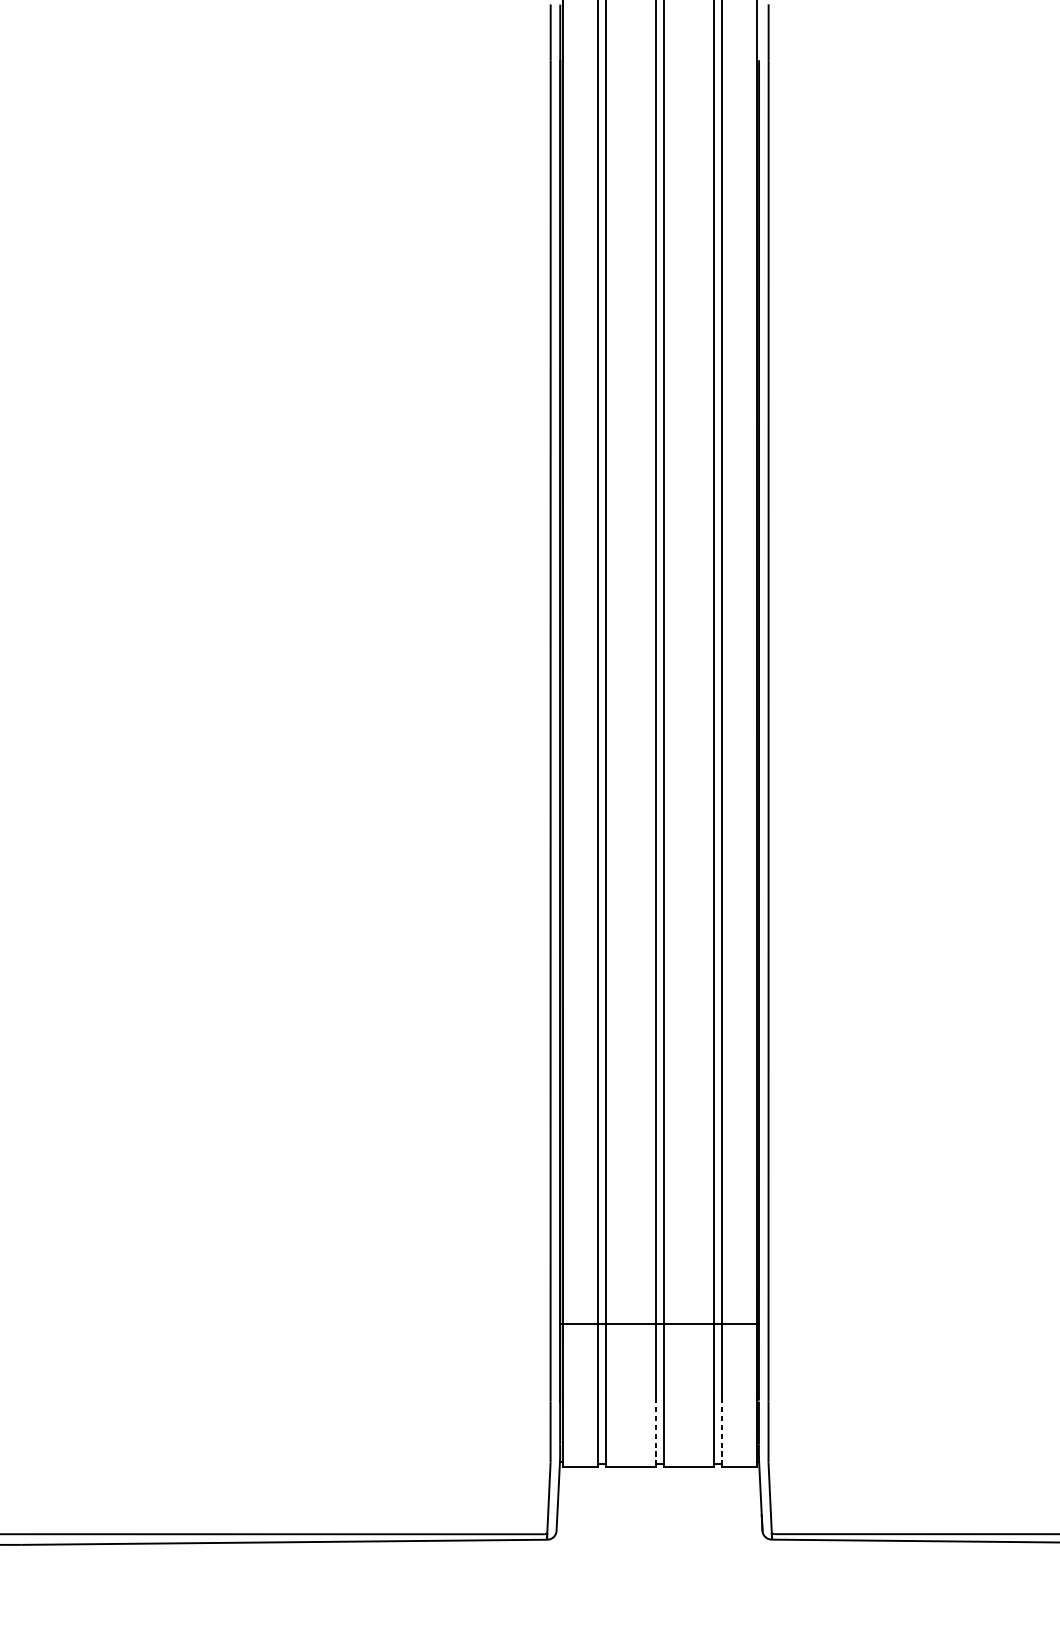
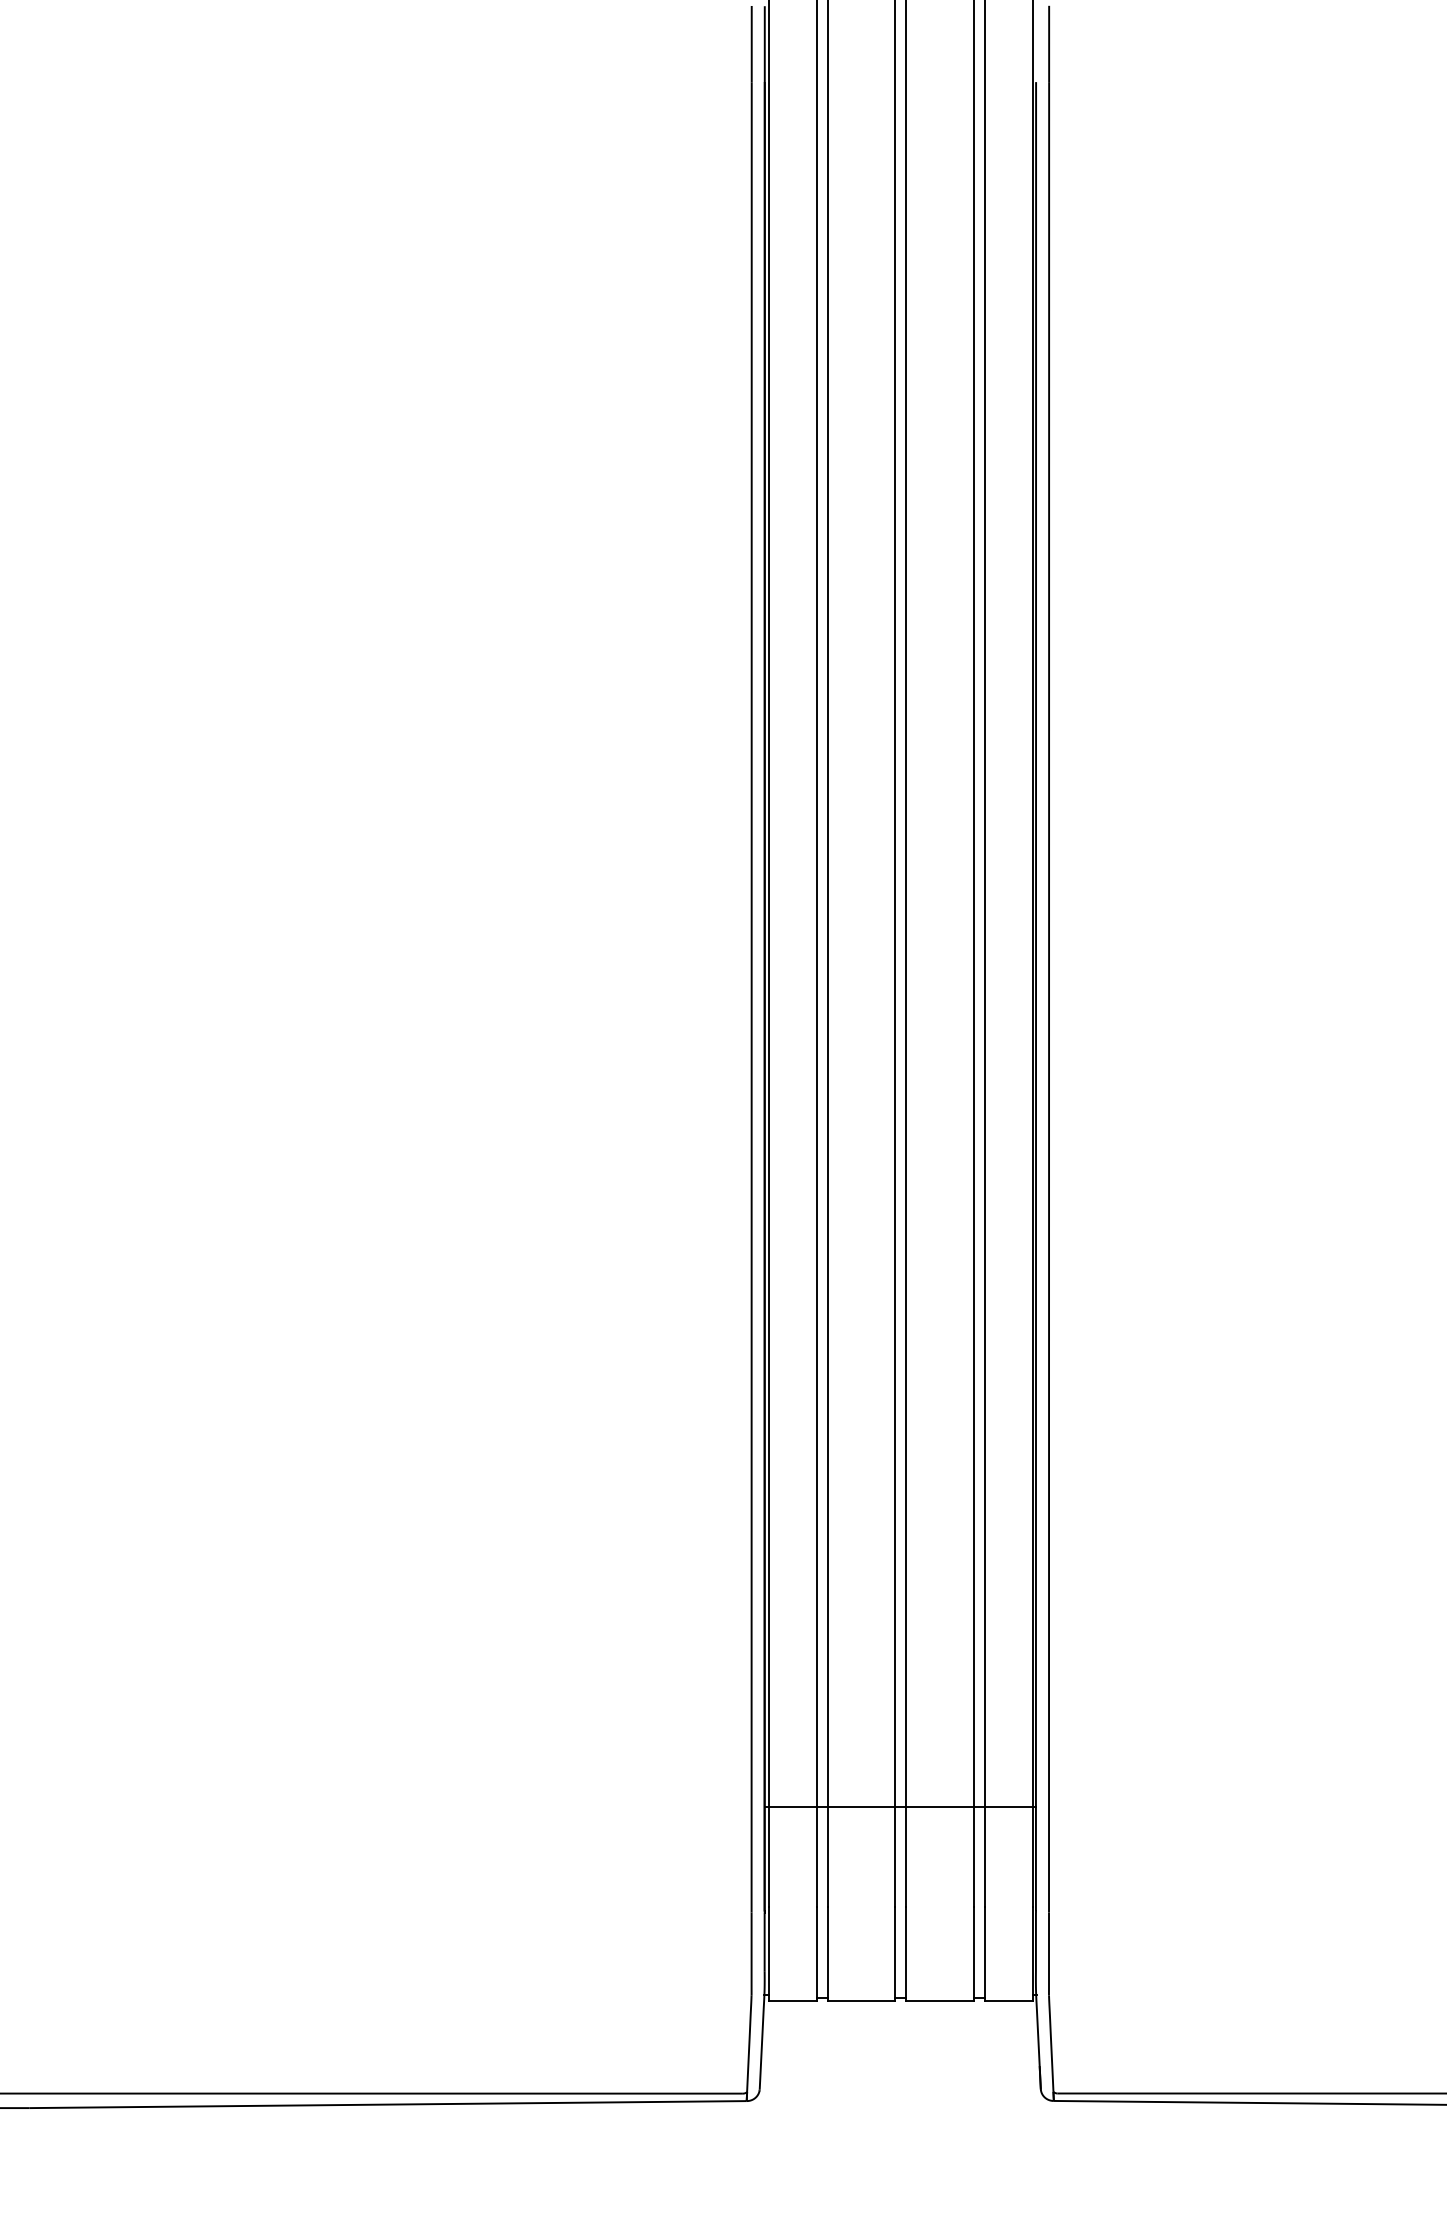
line: (656, 1432) -> (895, 1954), dashed -> solid
line: (721, 1432) -> (984, 1954), dashed -> solid

